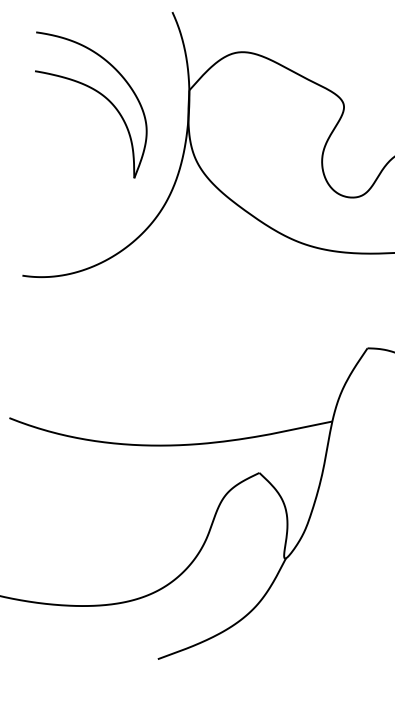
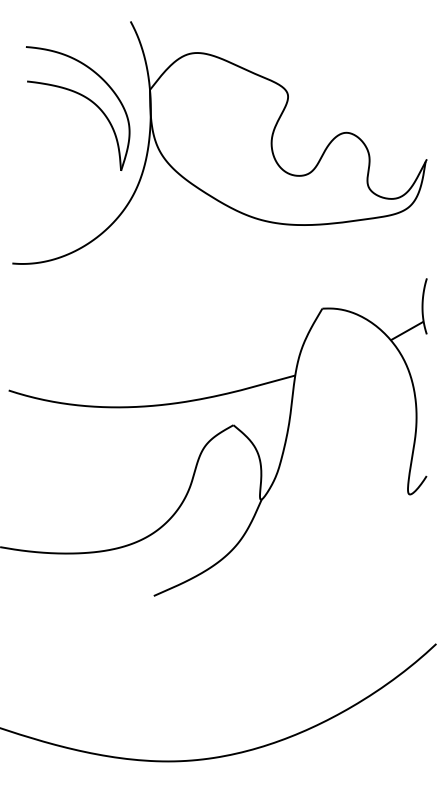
part: (97, 93) -> (83, 97), moved

